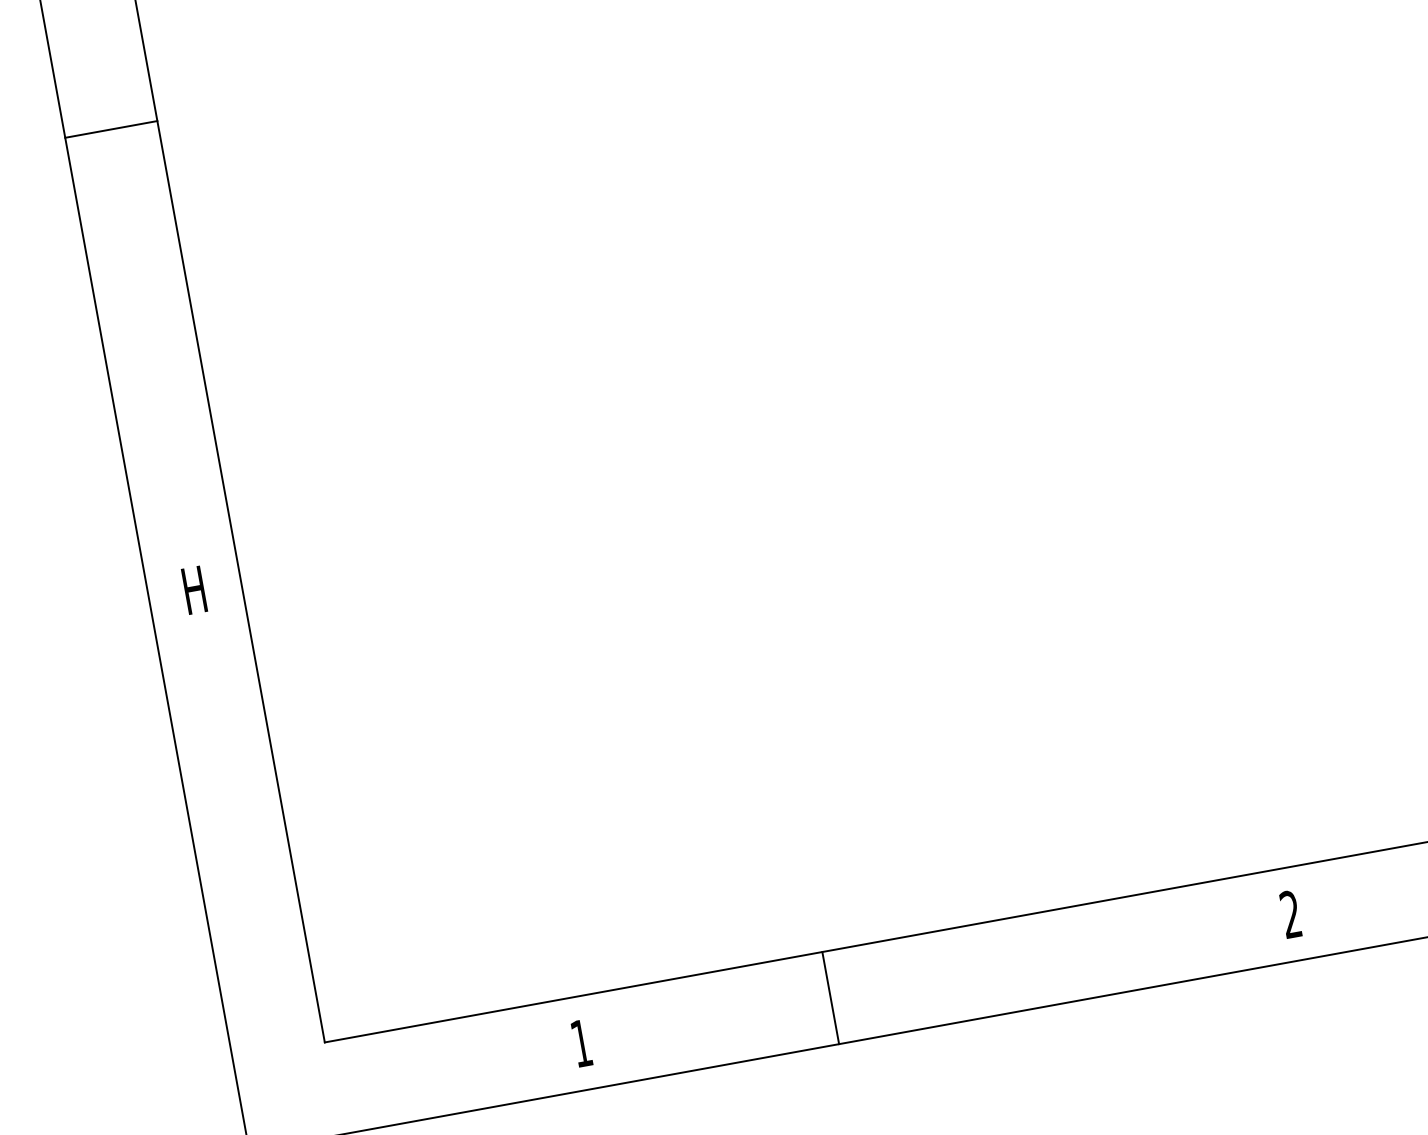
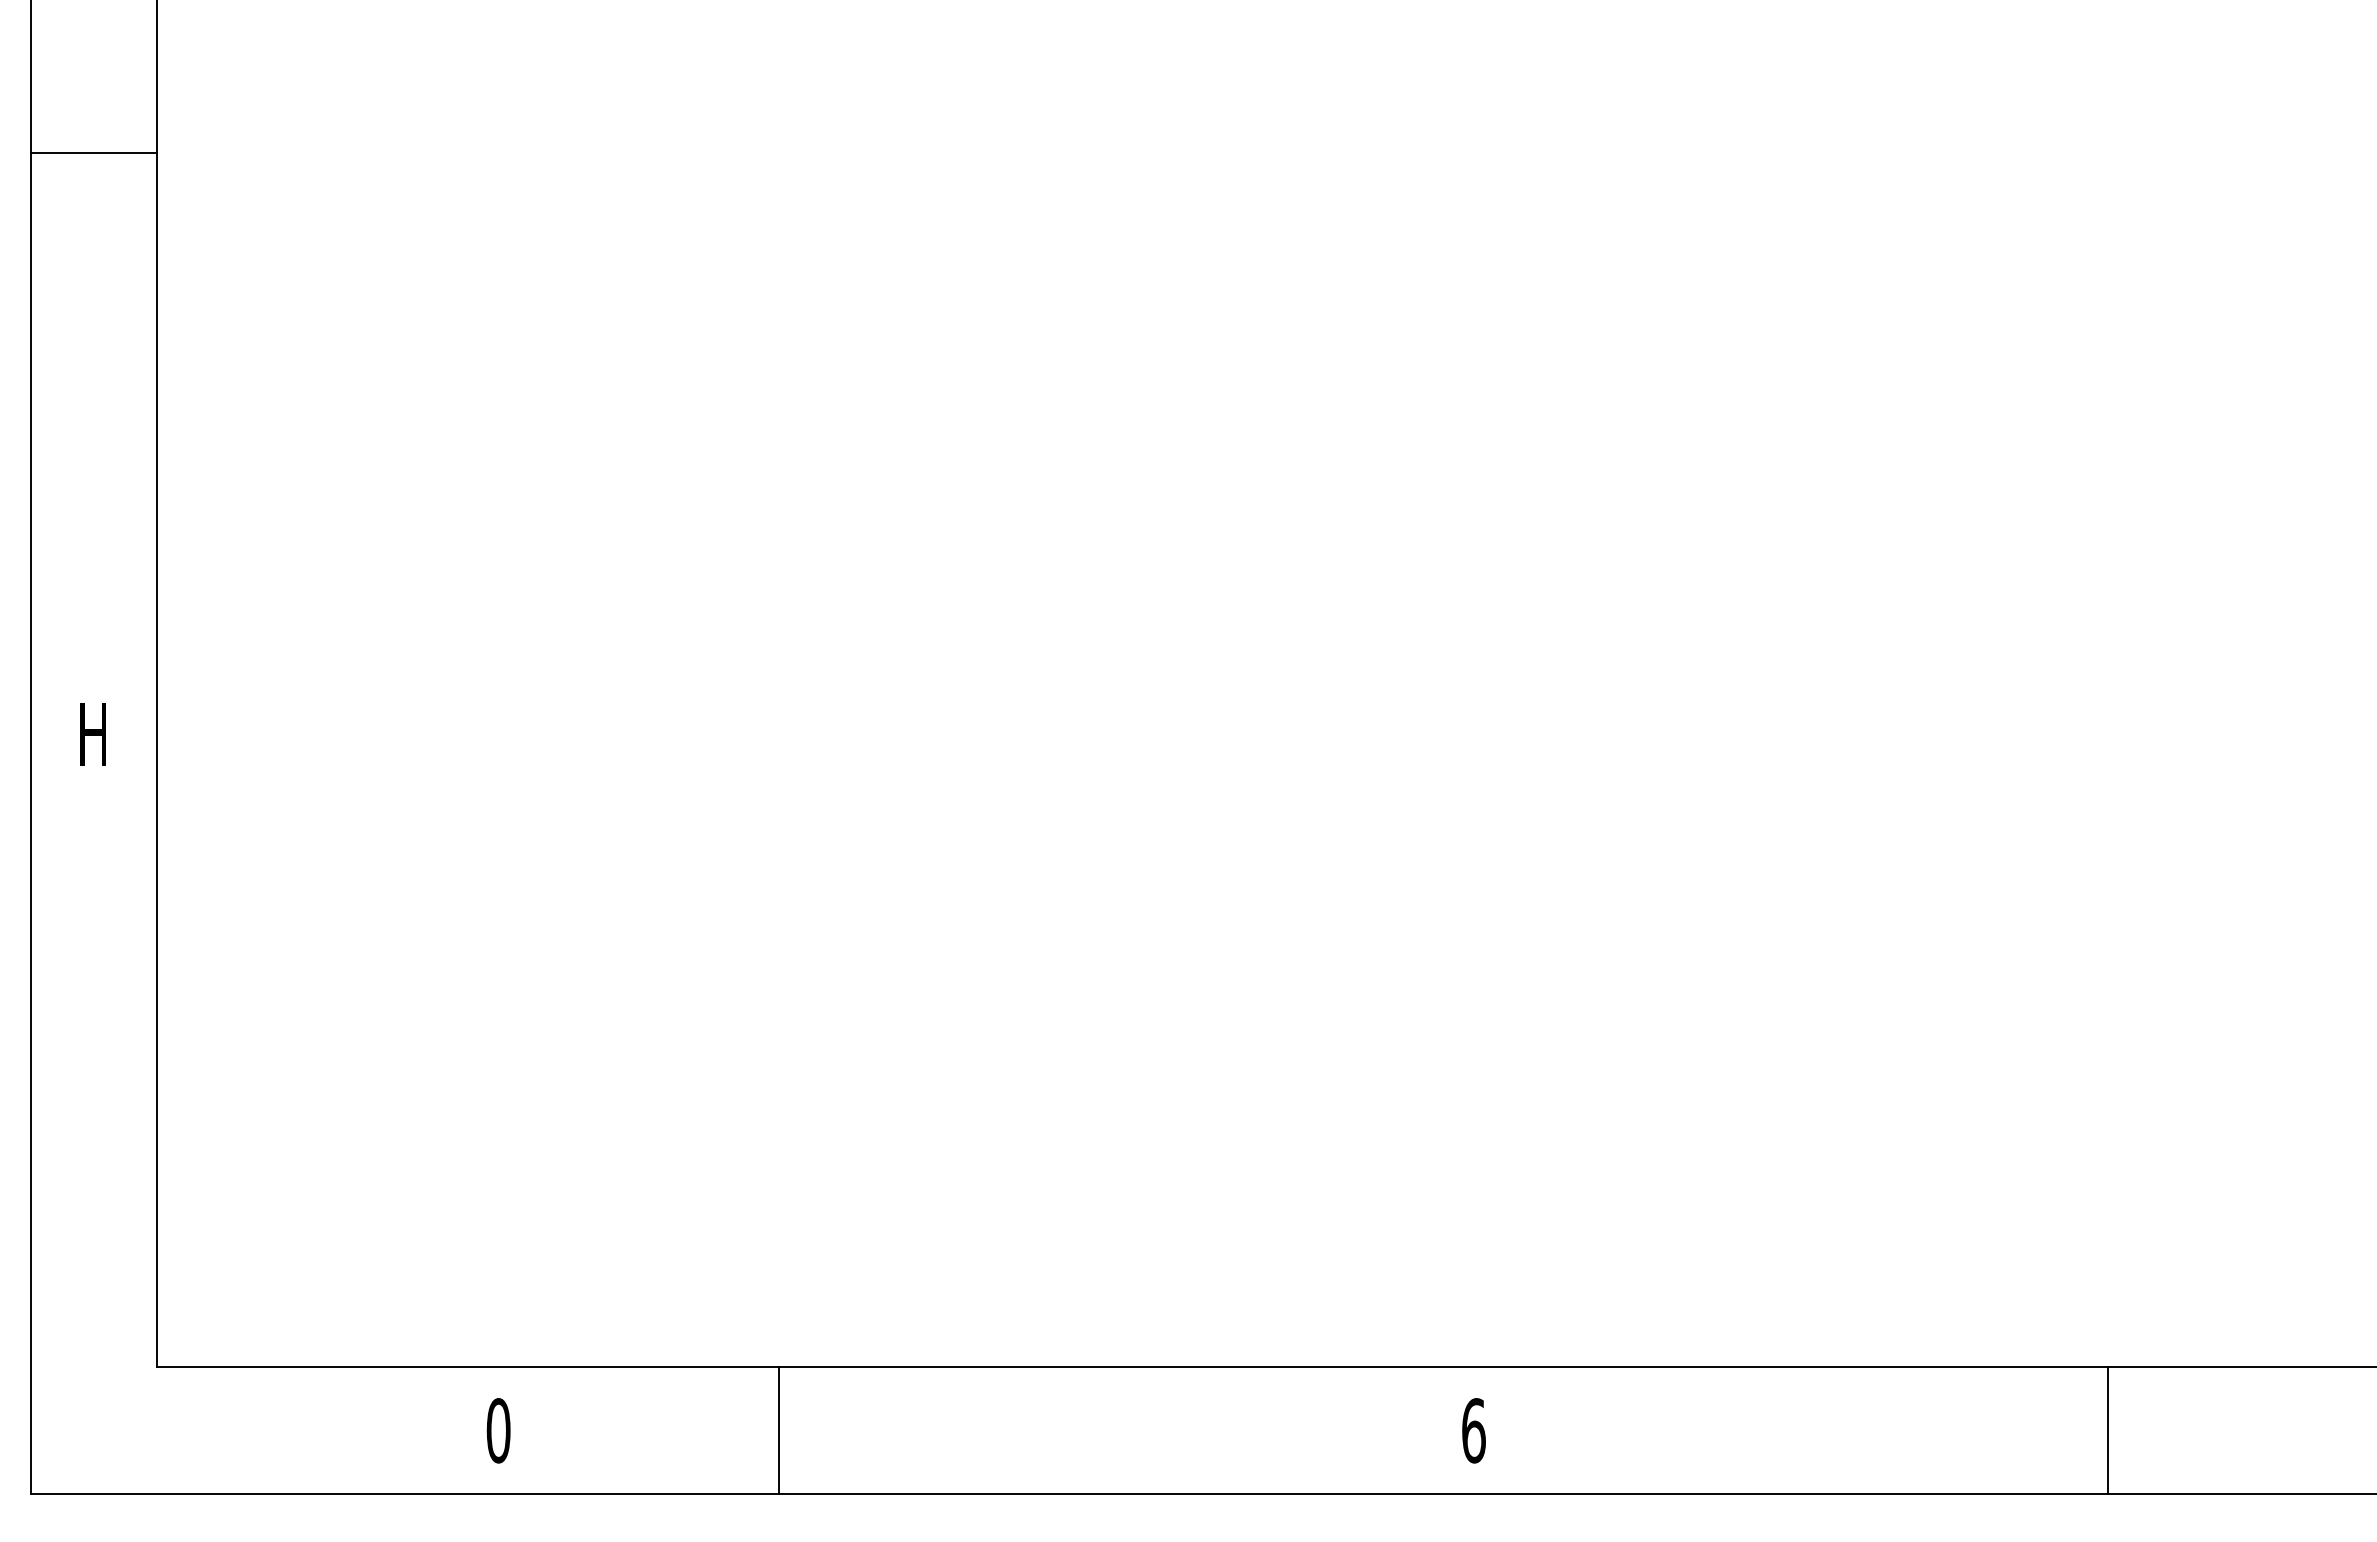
line: (111, 129) -> (93, 152), moved
text: (1290, 914) -> (1473, 1430), 2 -> 6
line: (830, 997) -> (779, 1430), moved
text: (581, 1043) -> (498, 1430), 1 -> 0

